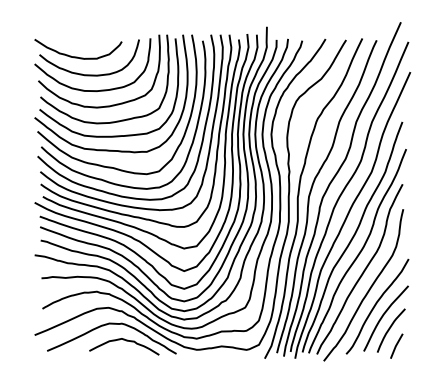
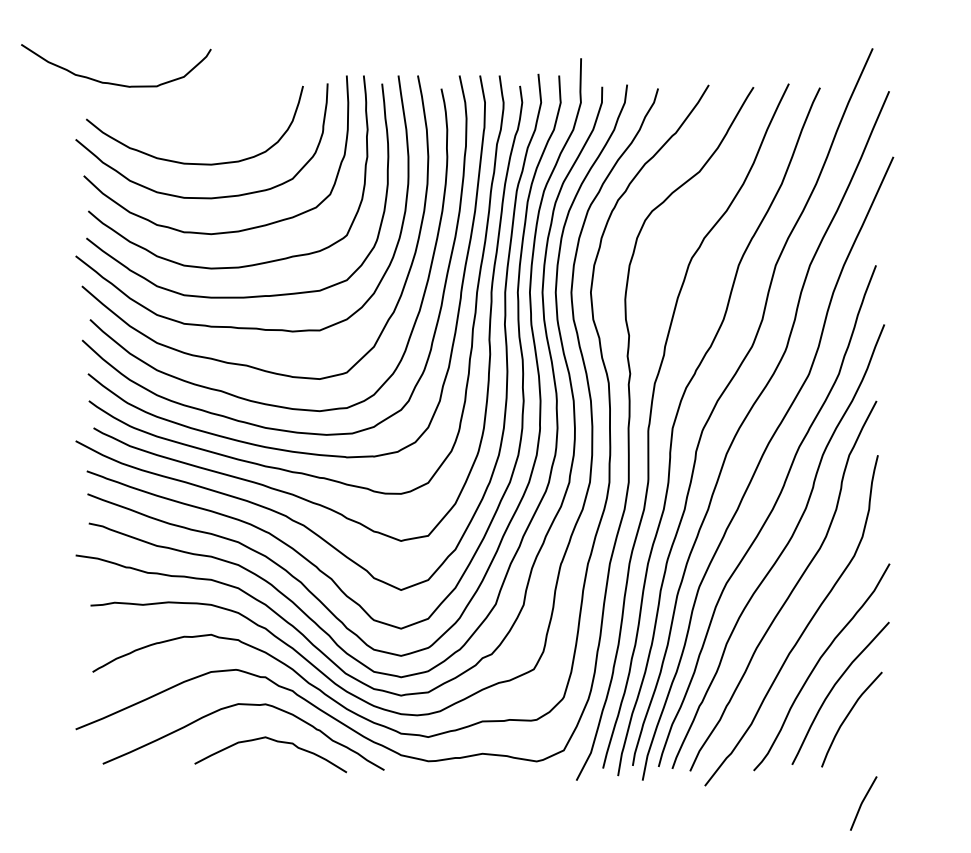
curve: (77, 56) -> (114, 81), moved
line: (396, 345) -> (863, 801), moved

